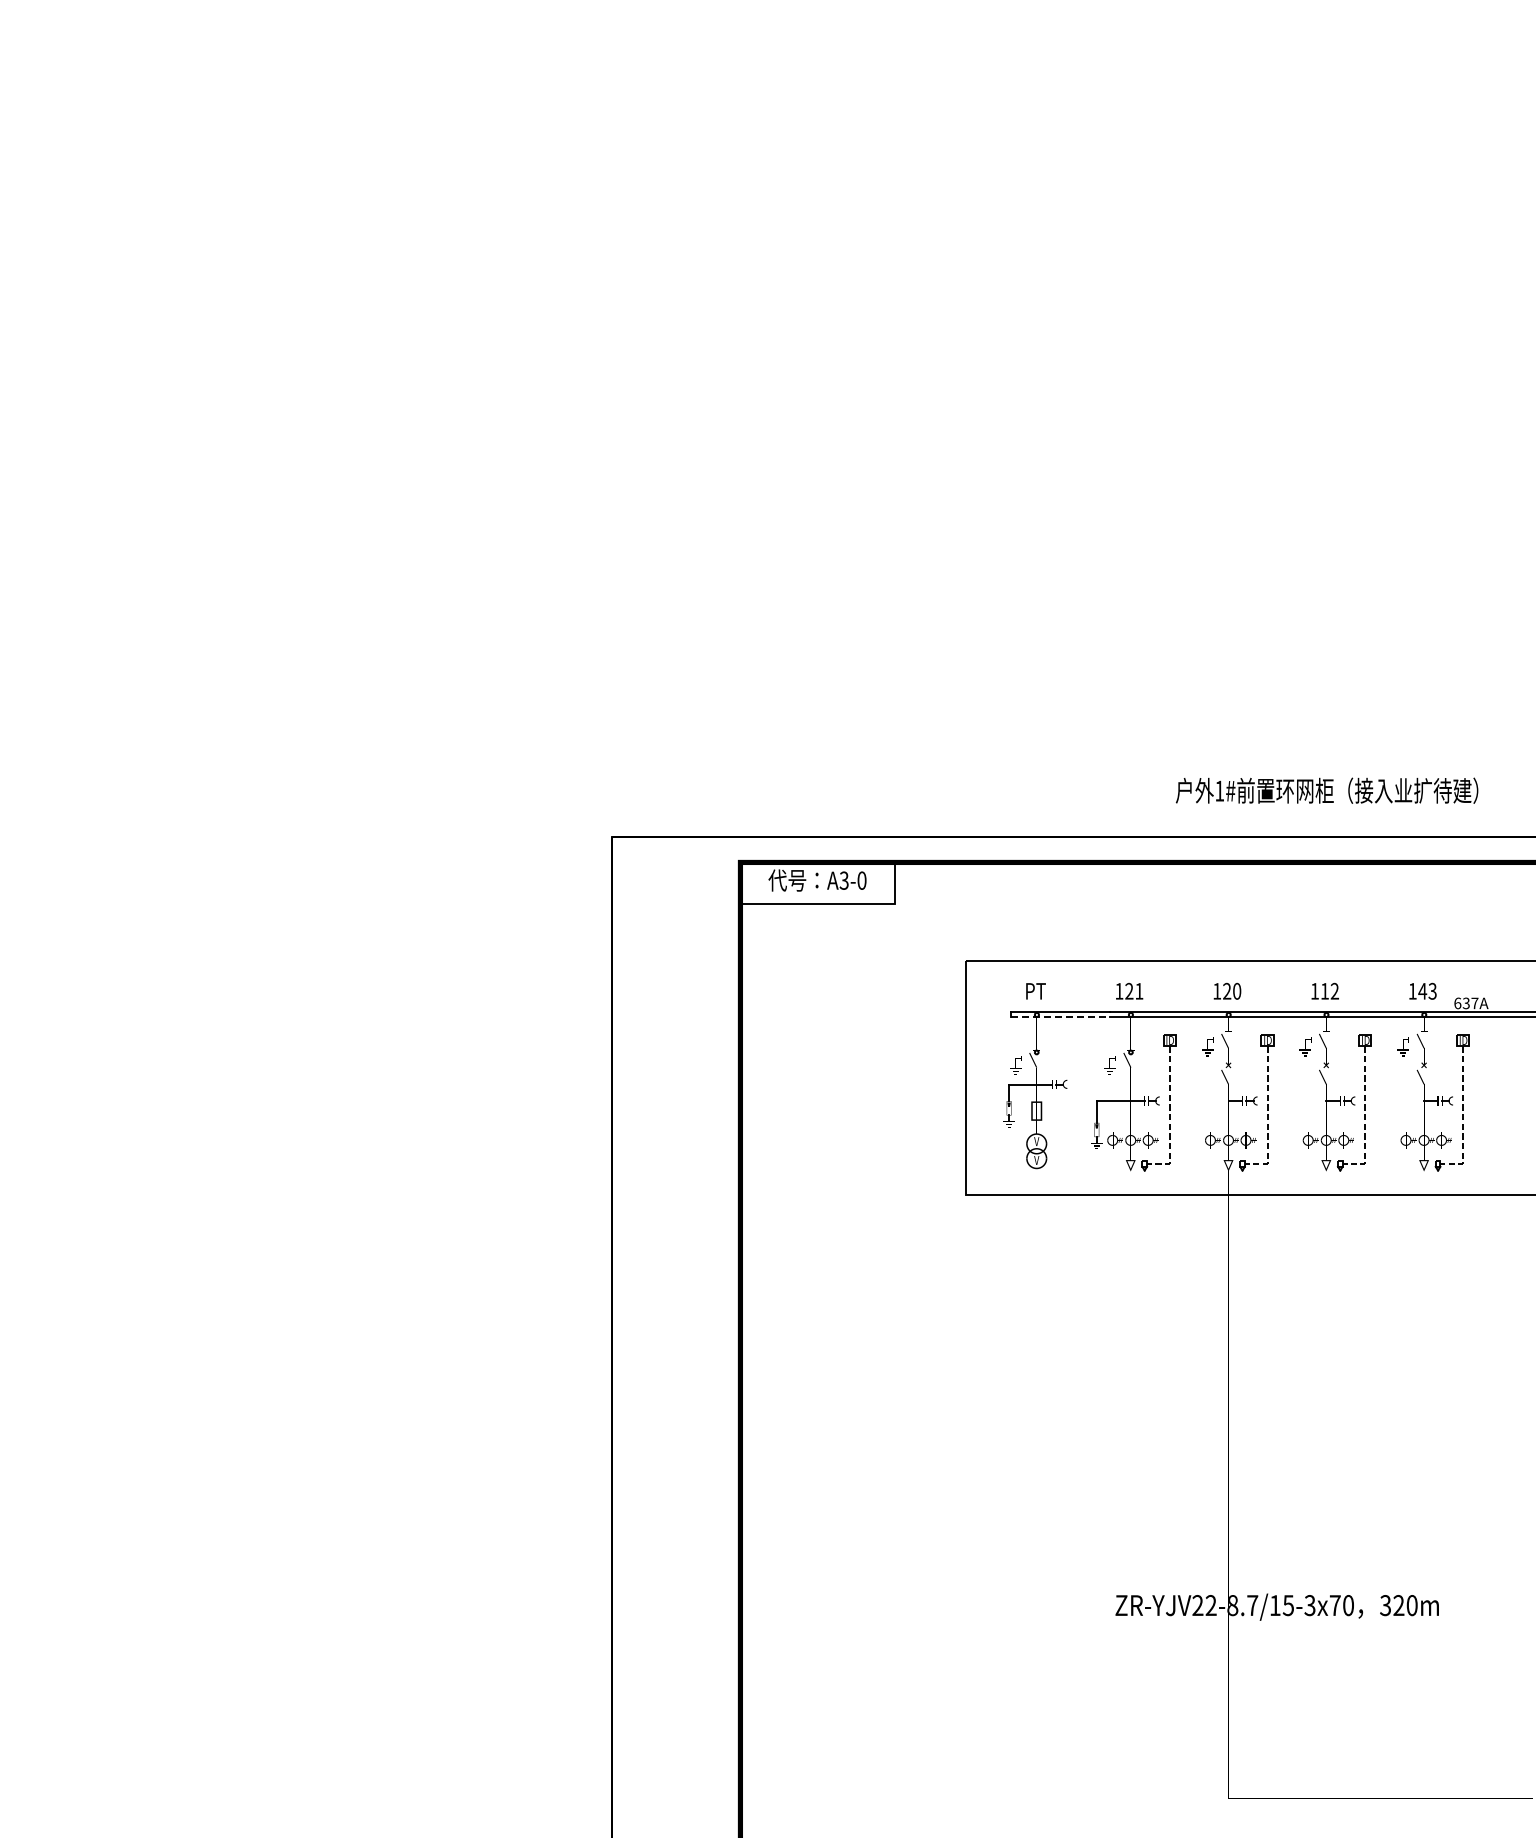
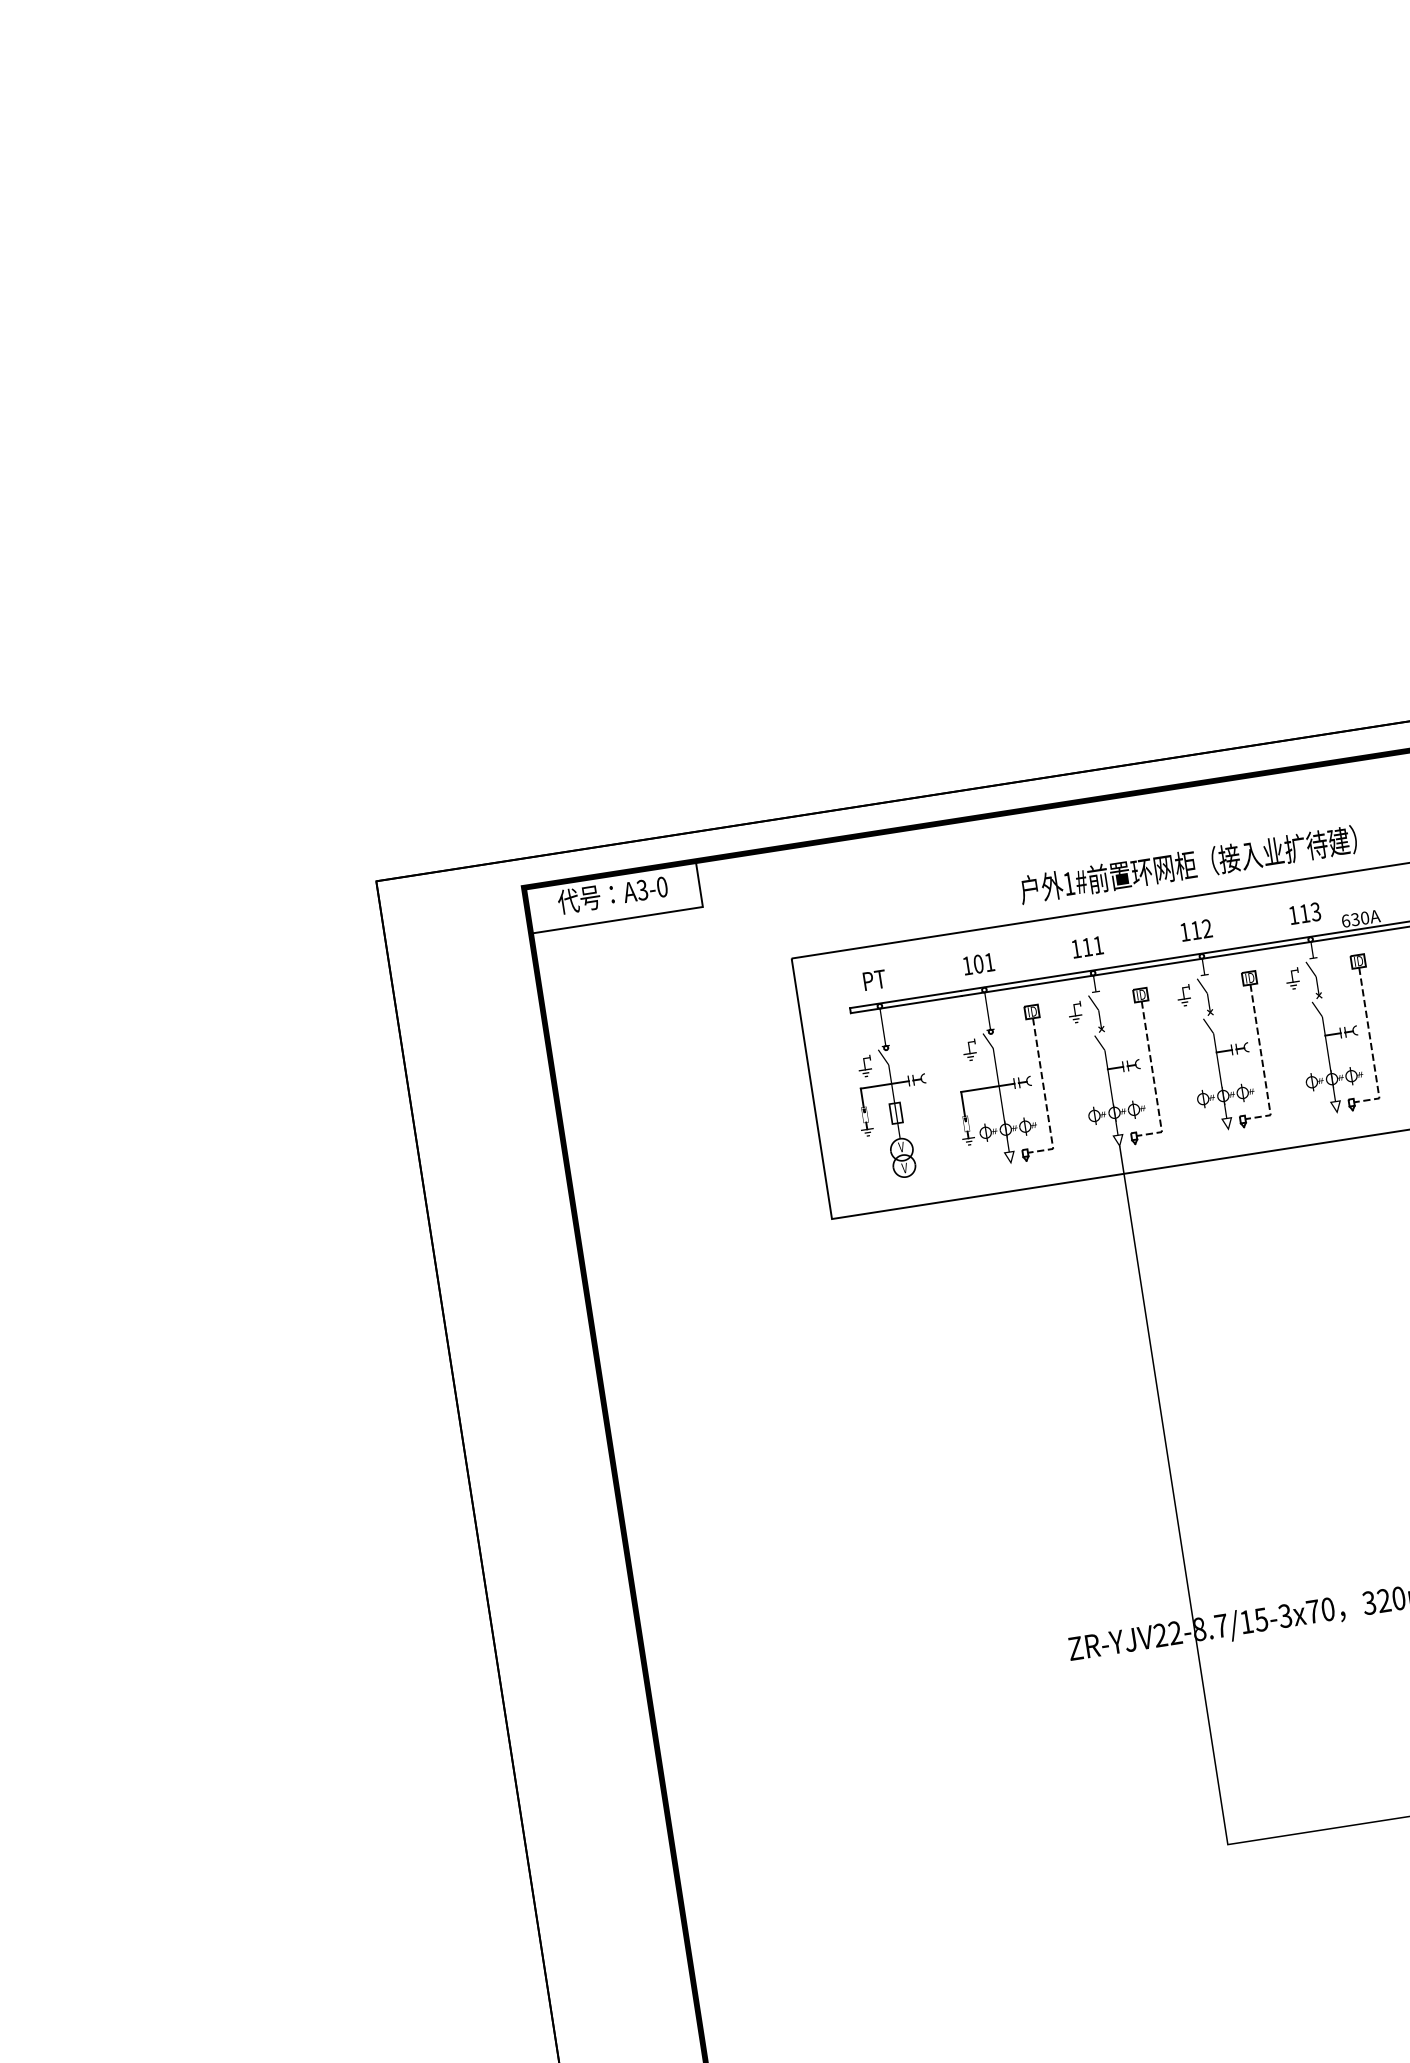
text: (1326, 790) -> (1187, 864), moved
text: (1232, 990) -> (1093, 945), 120 -> 111
text: (1129, 991) -> (978, 964), 121 -> 101
text: (1422, 991) -> (1304, 913), 143 -> 113
text: (1474, 1003) -> (1364, 918), 637A -> 630A
line: (1060, 1017) -> (906, 1005), dashed -> solid

